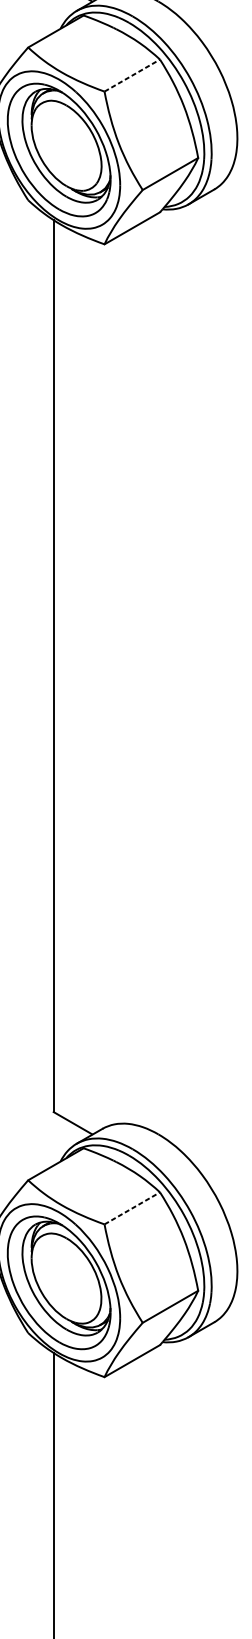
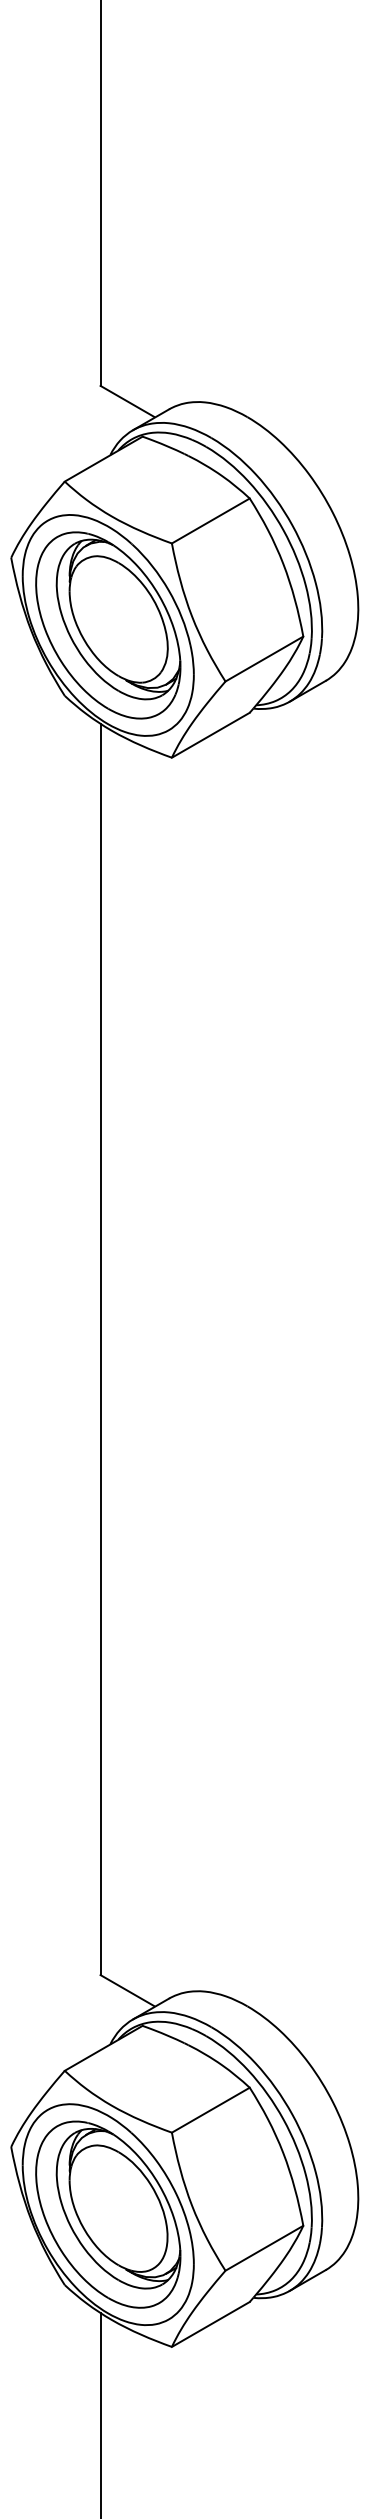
line: (132, 75) -> (210, 520), dashed -> solid
line: (132, 1208) -> (210, 2110), dashed -> solid

